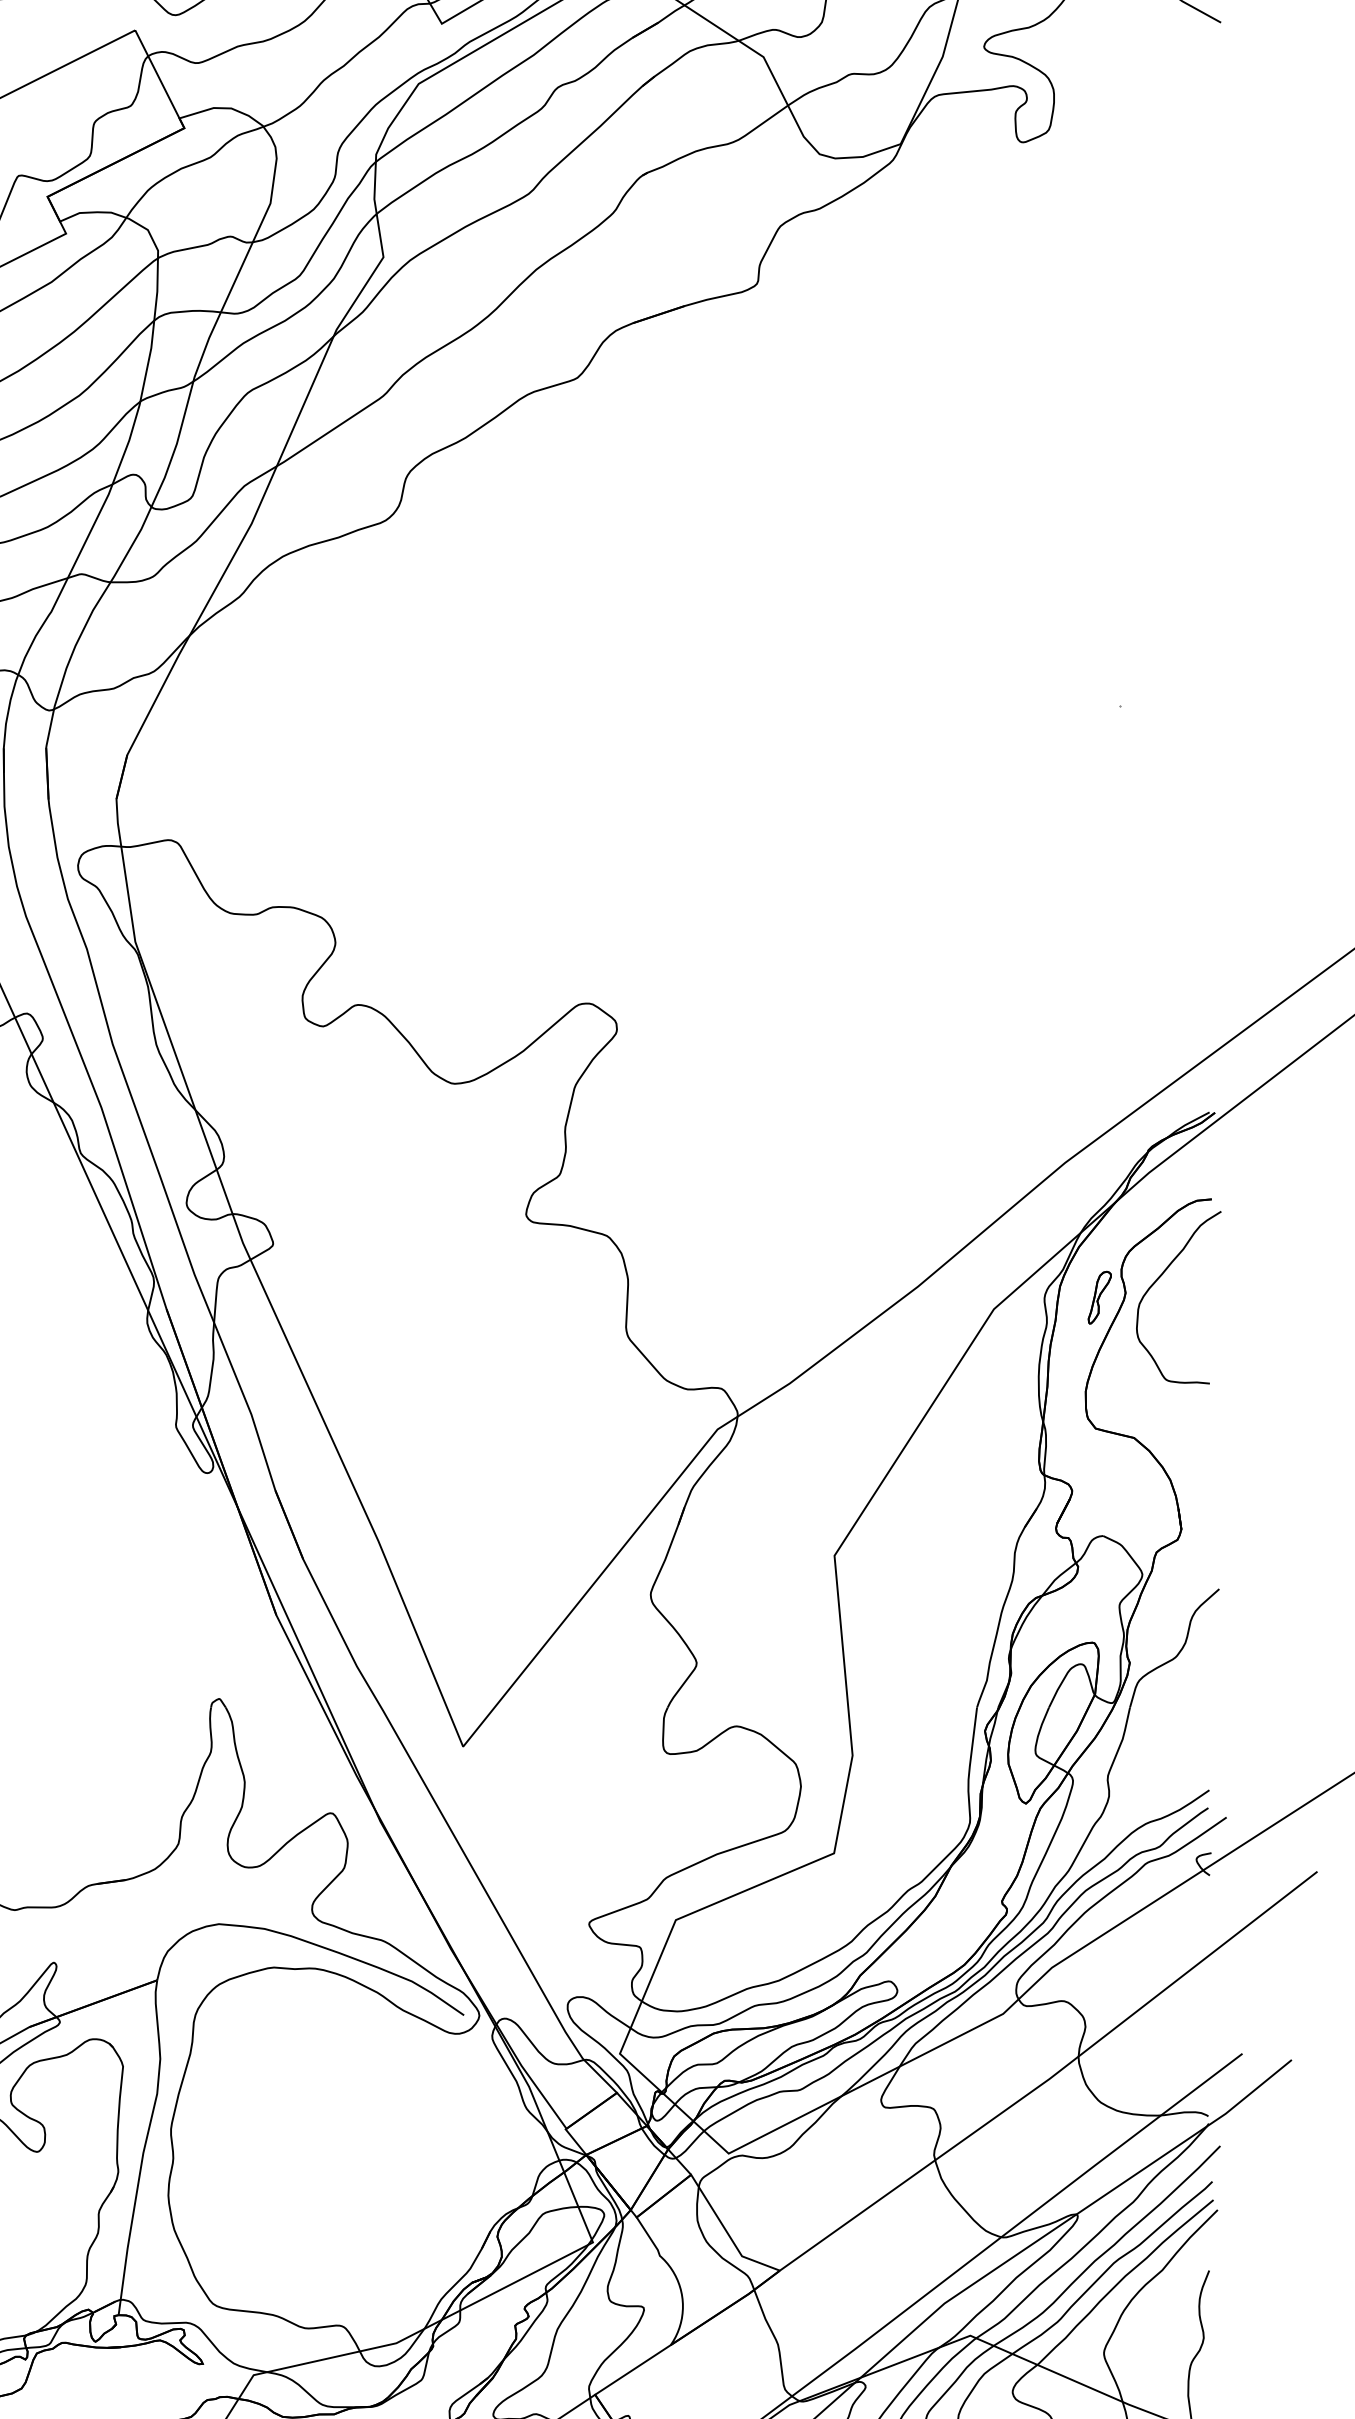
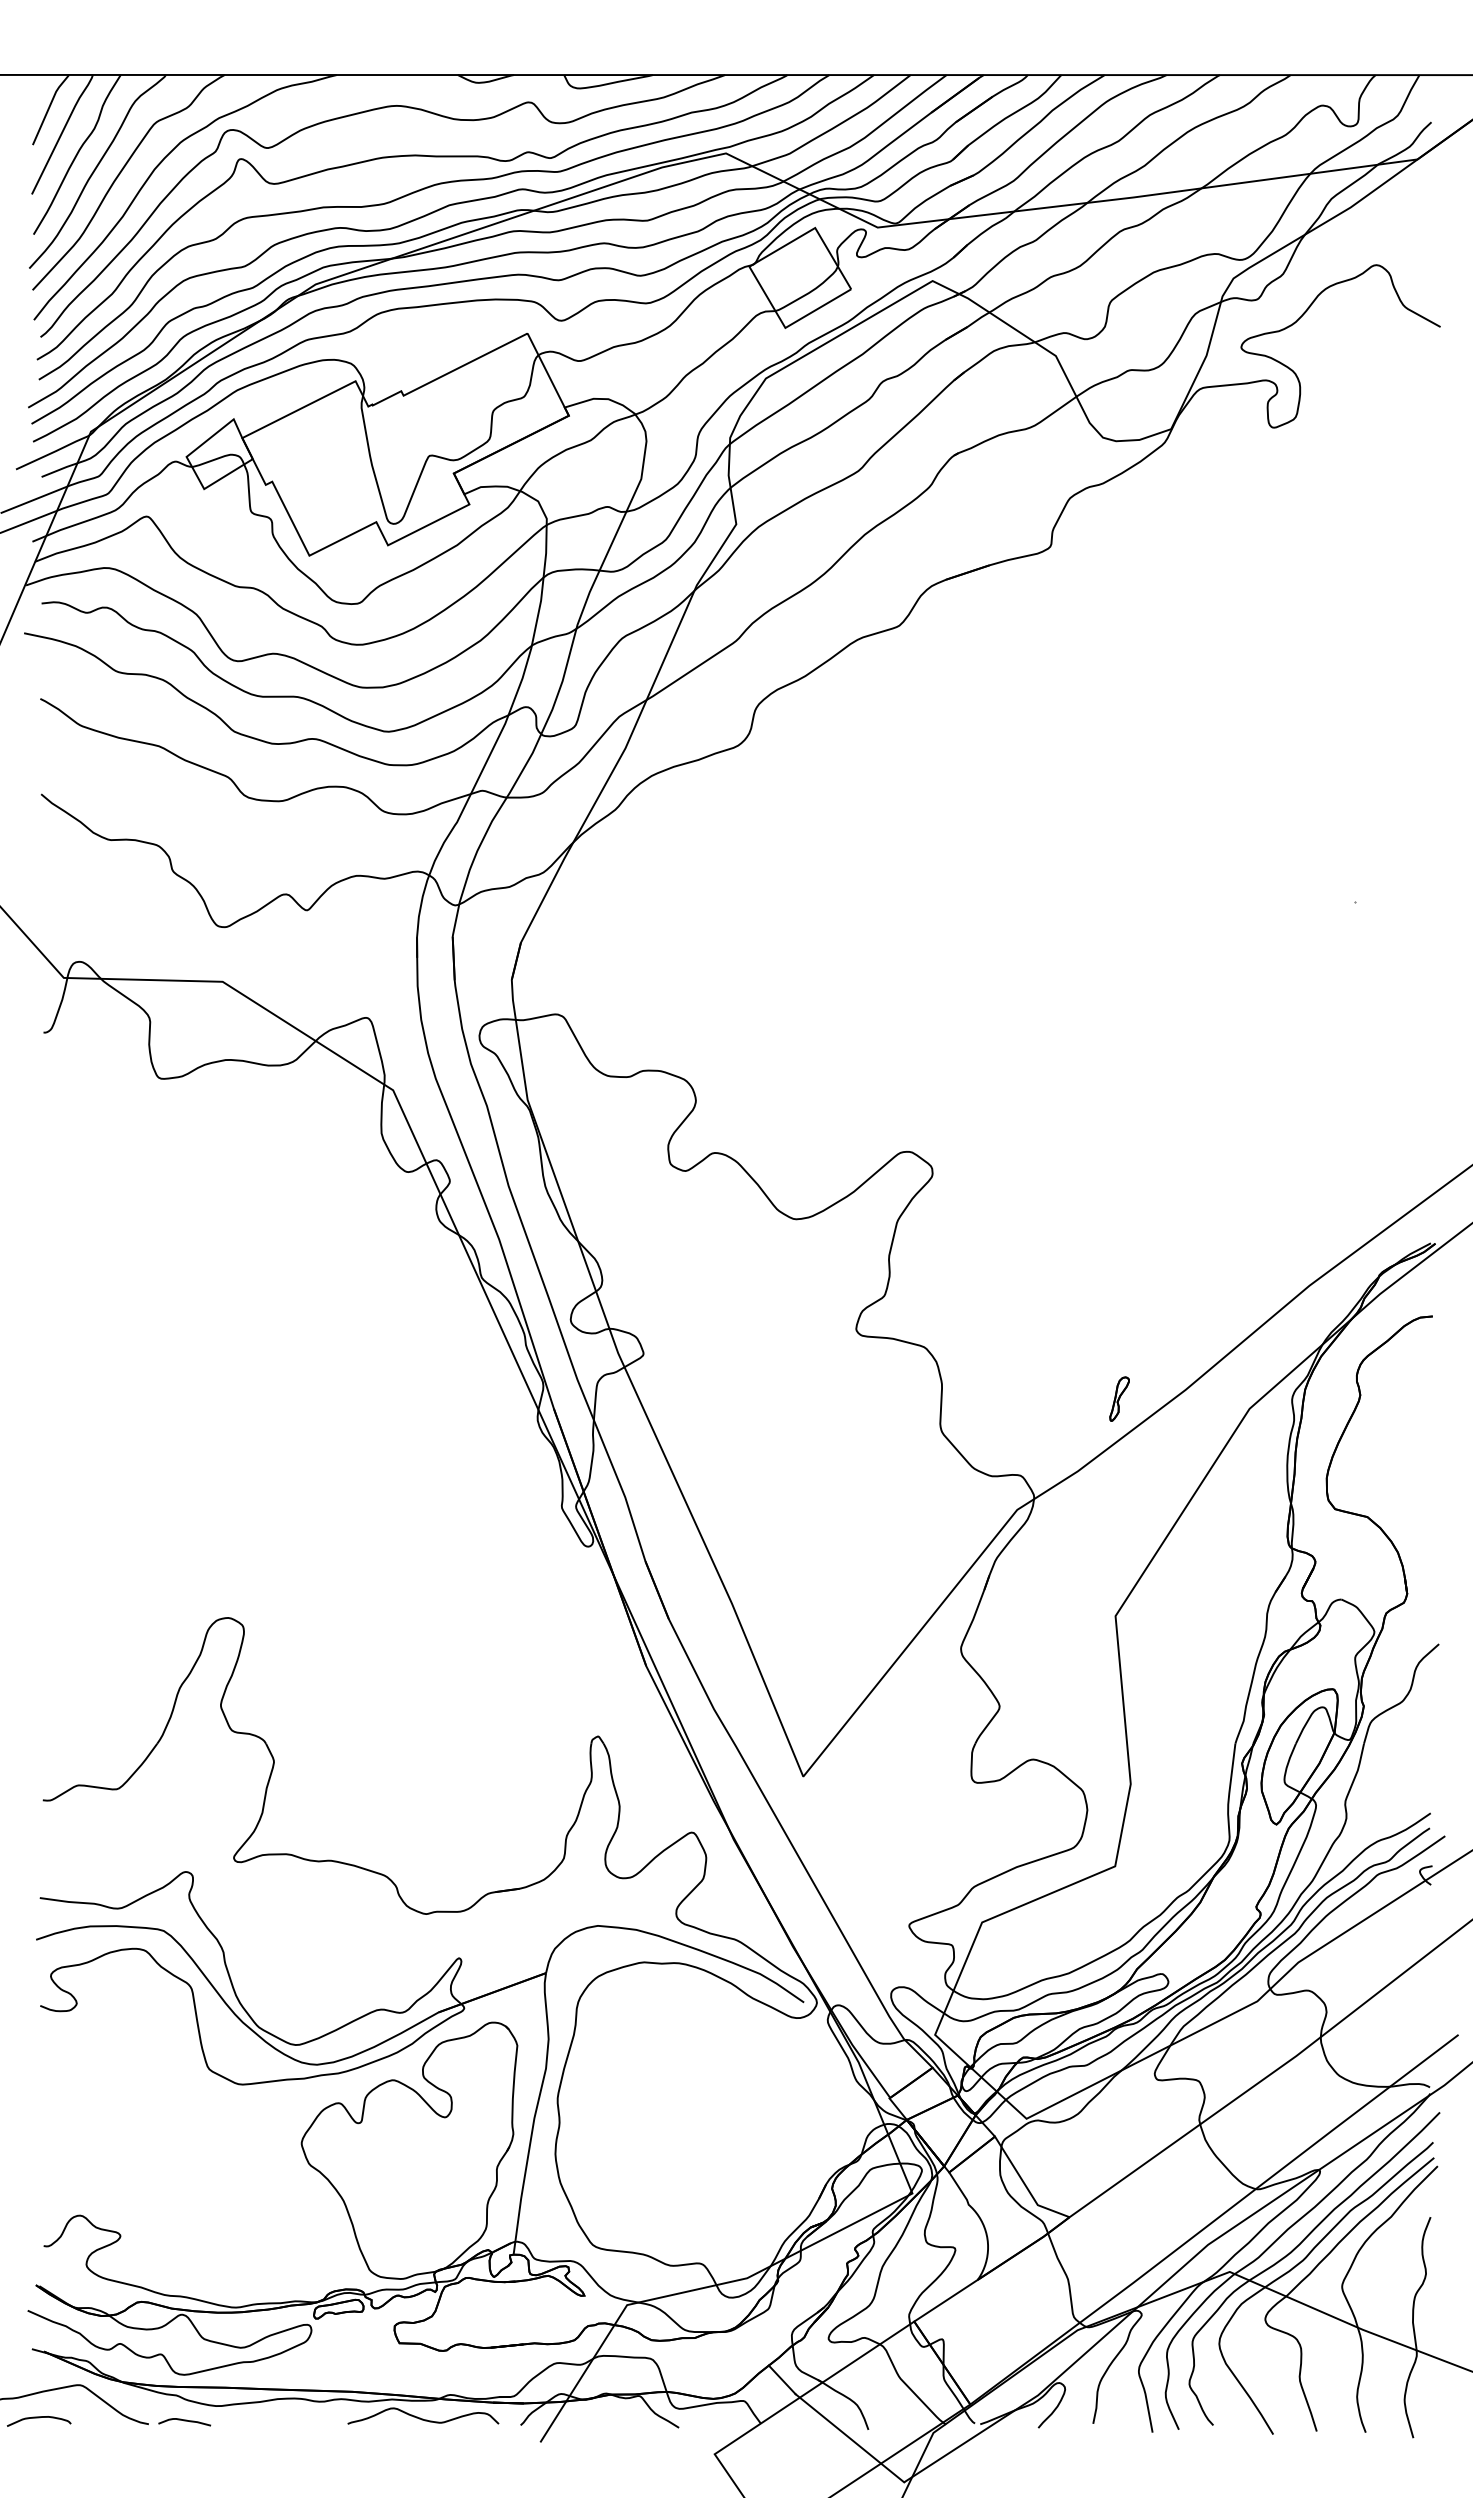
curve: (1159, 1279) -> (1388, 1383), removed
part: (1099, 1296) -> (1119, 1398), moved

